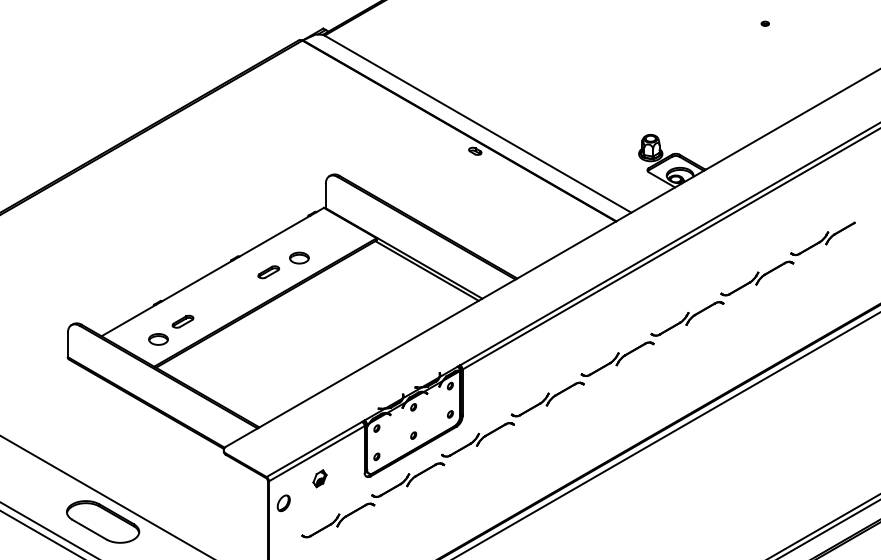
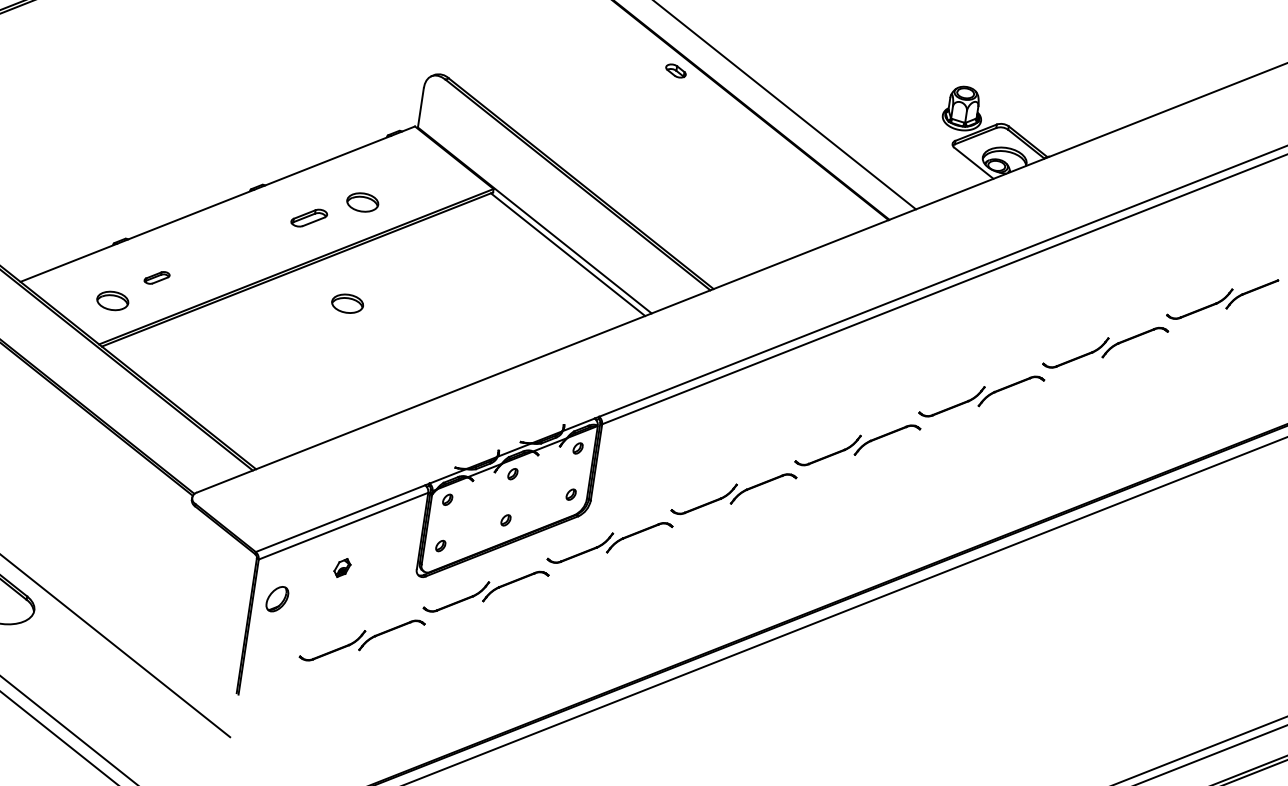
part: (299, 319) -> (347, 302), added
part: (182, 321) -> (156, 277), size x0.7
part: (319, 478) -> (341, 567), size x0.7

